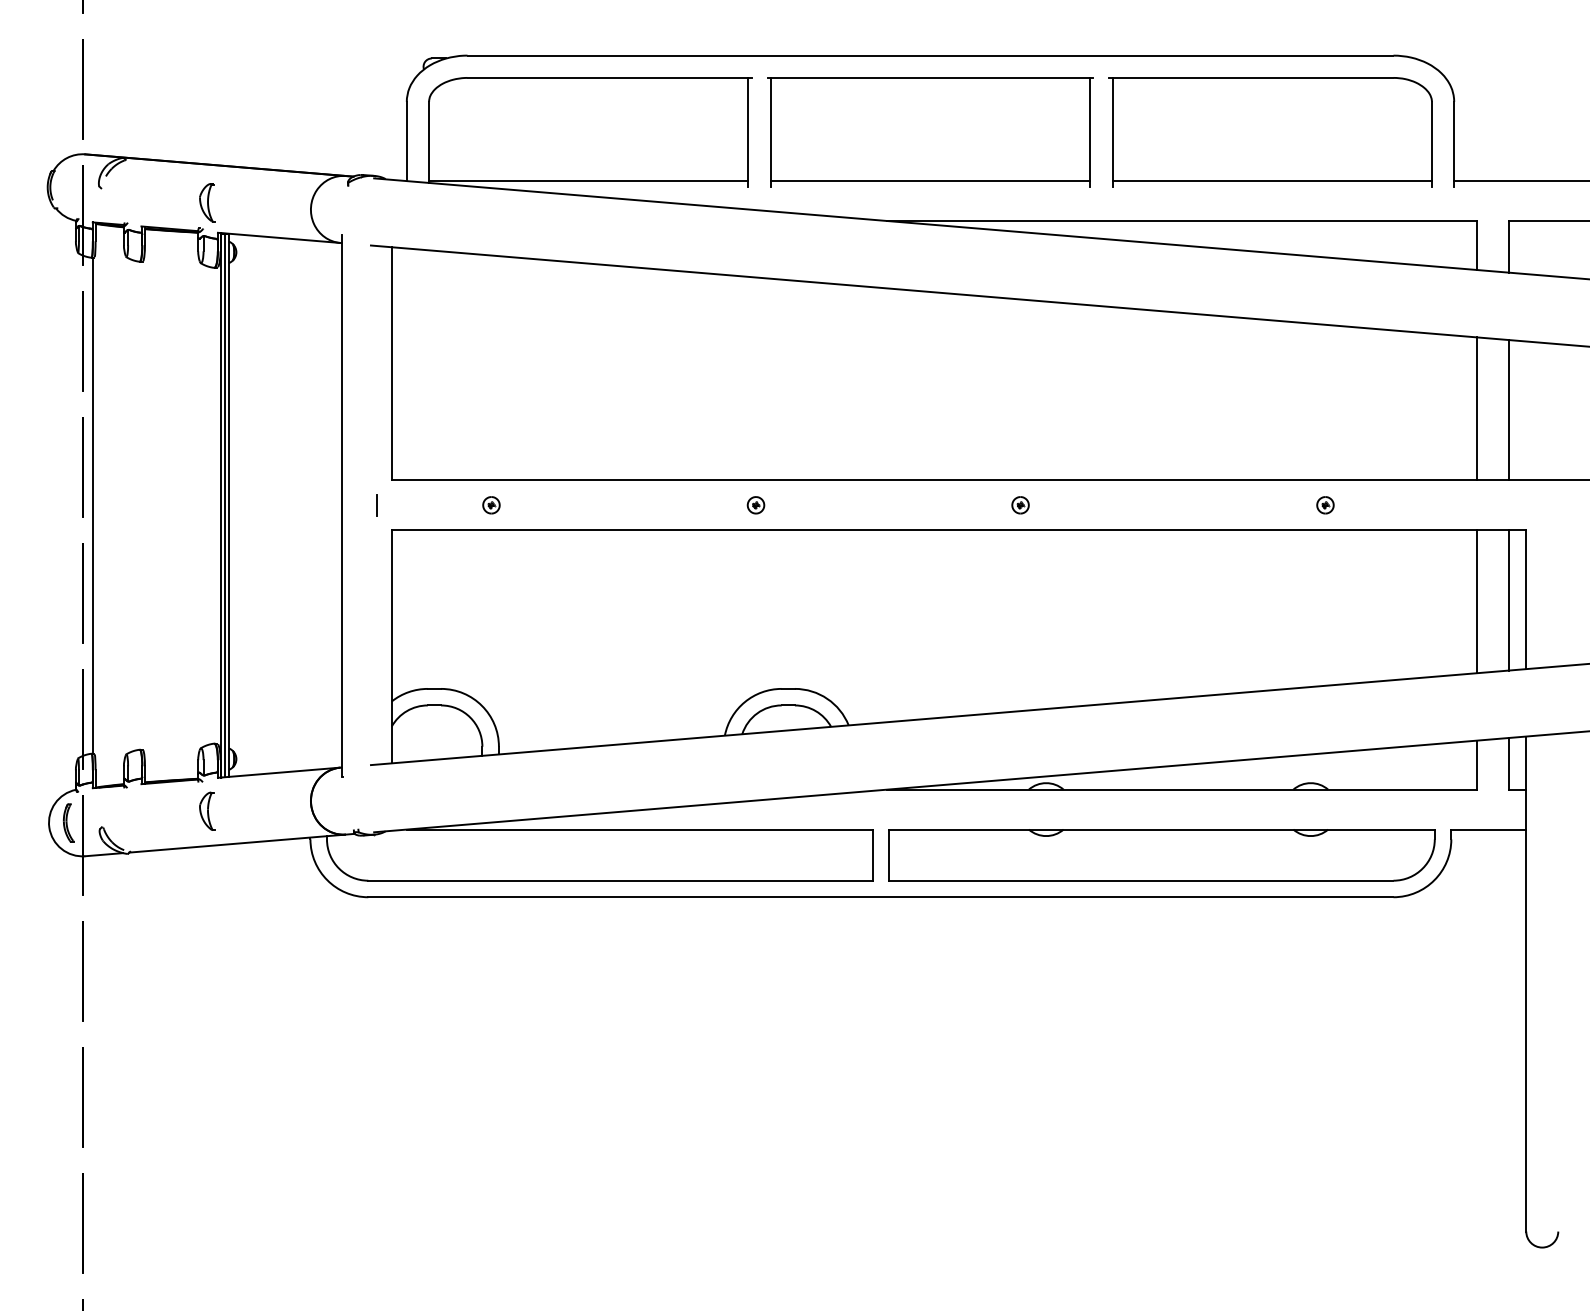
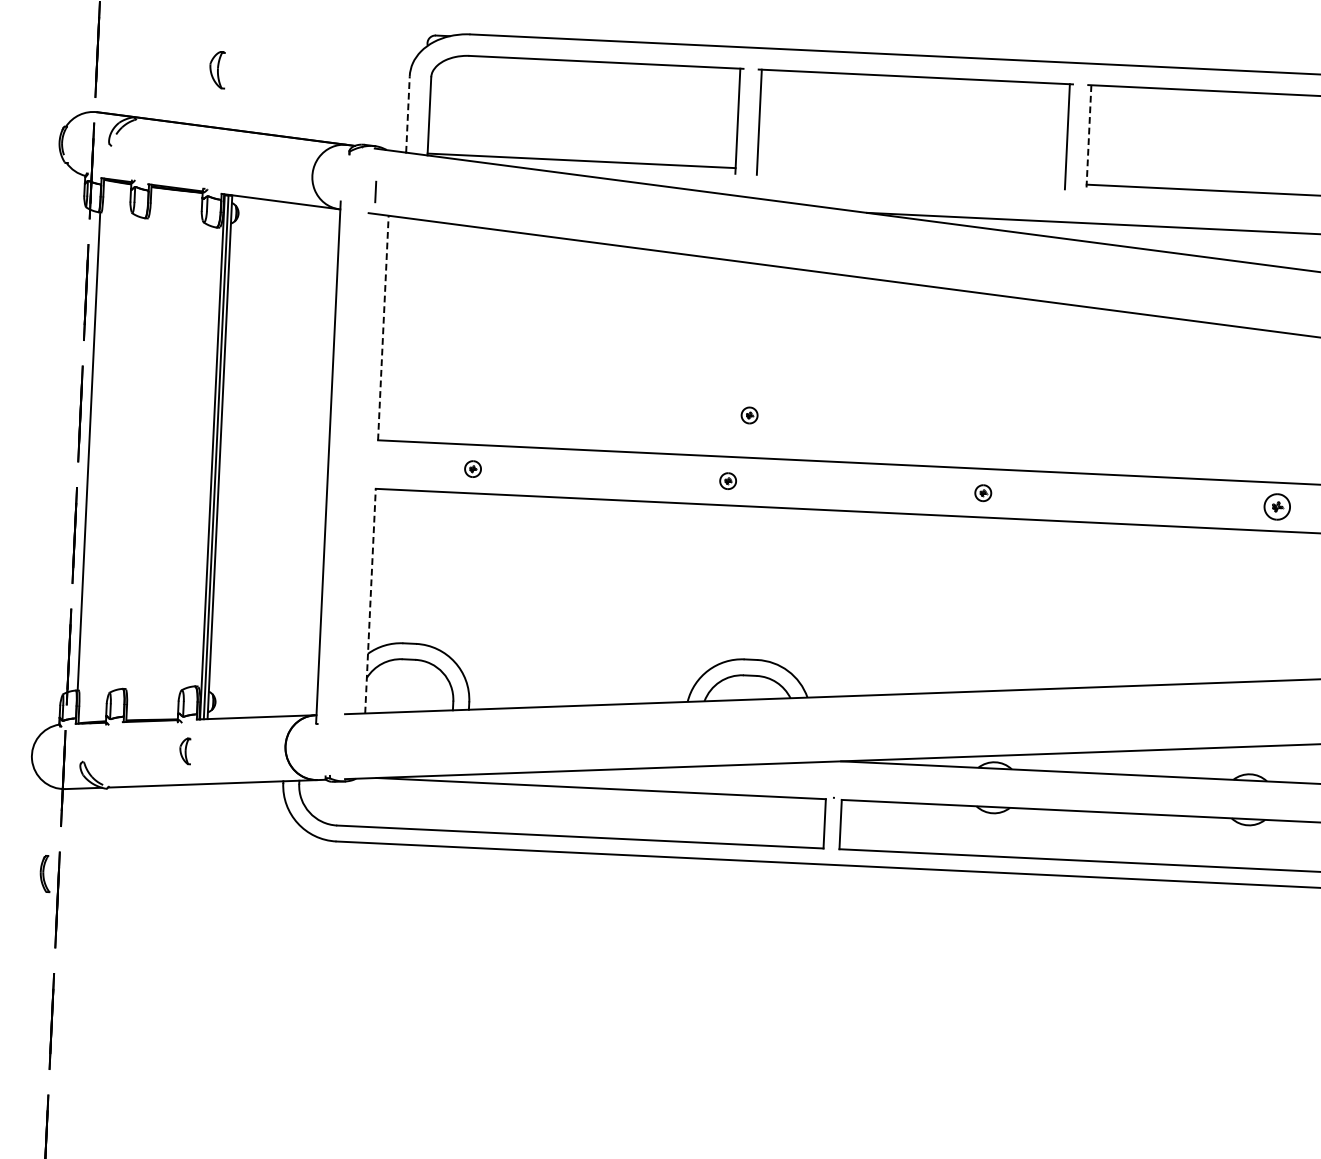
line: (1112, 132) -> (1088, 137), solid -> dashed
line: (406, 141) -> (407, 114), solid -> dashed
line: (930, 181) -> (911, 176), removed
part: (207, 202) -> (217, 69), moved
line: (391, 363) -> (383, 327), solid -> dashed
part: (774, 436) -> (749, 415), added
line: (376, 505) -> (374, 192), moved
part: (1325, 505) -> (1277, 507), size x1.6
line: (391, 646) -> (370, 600), solid -> dashed
part: (207, 810) -> (185, 750), size x0.7
part: (68, 822) -> (45, 873), moved

